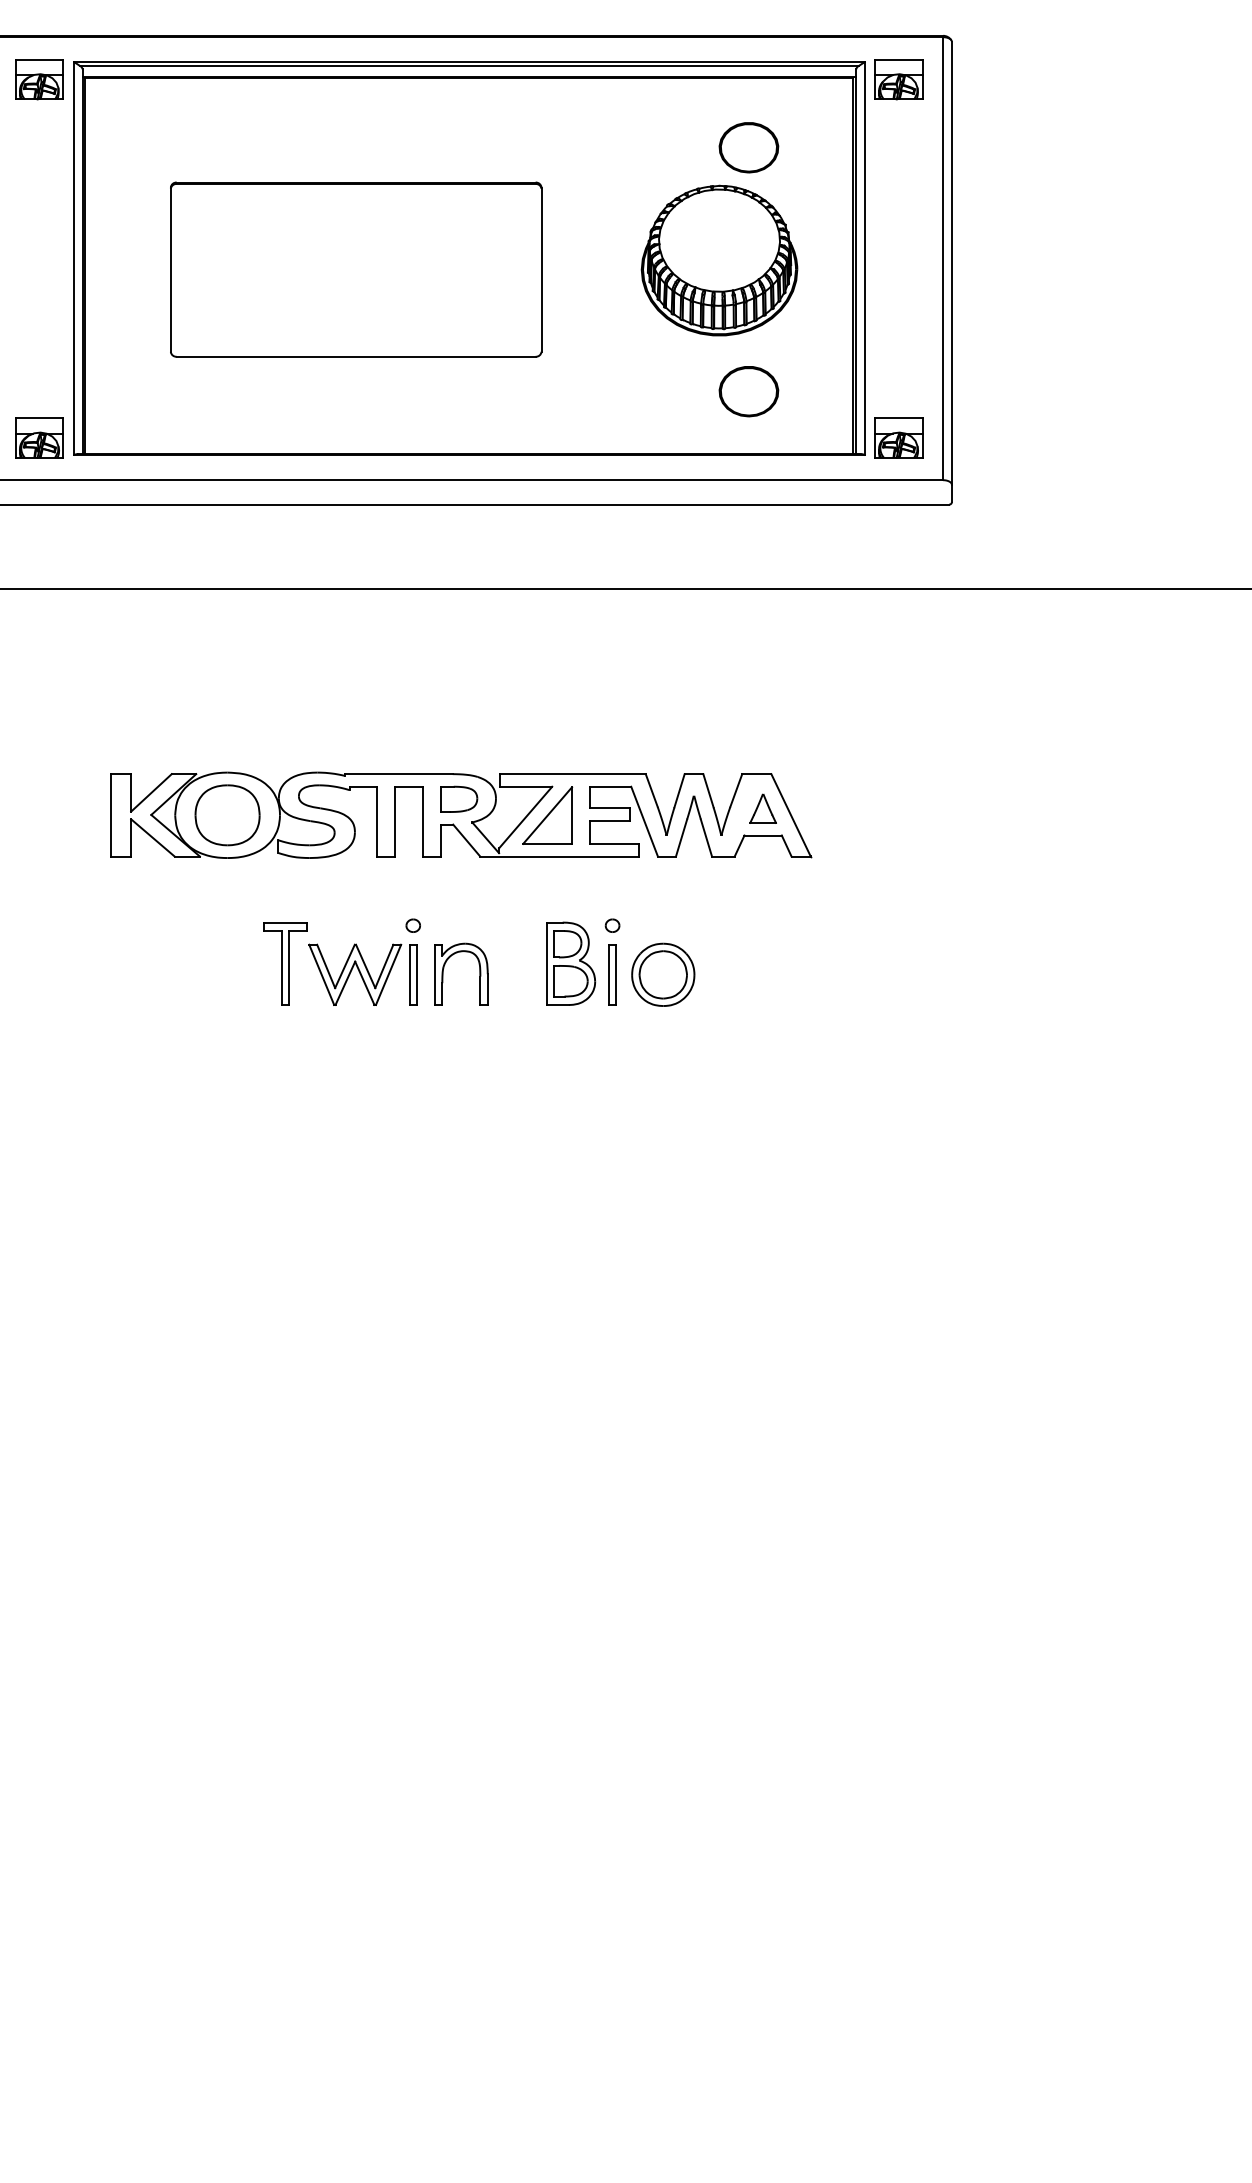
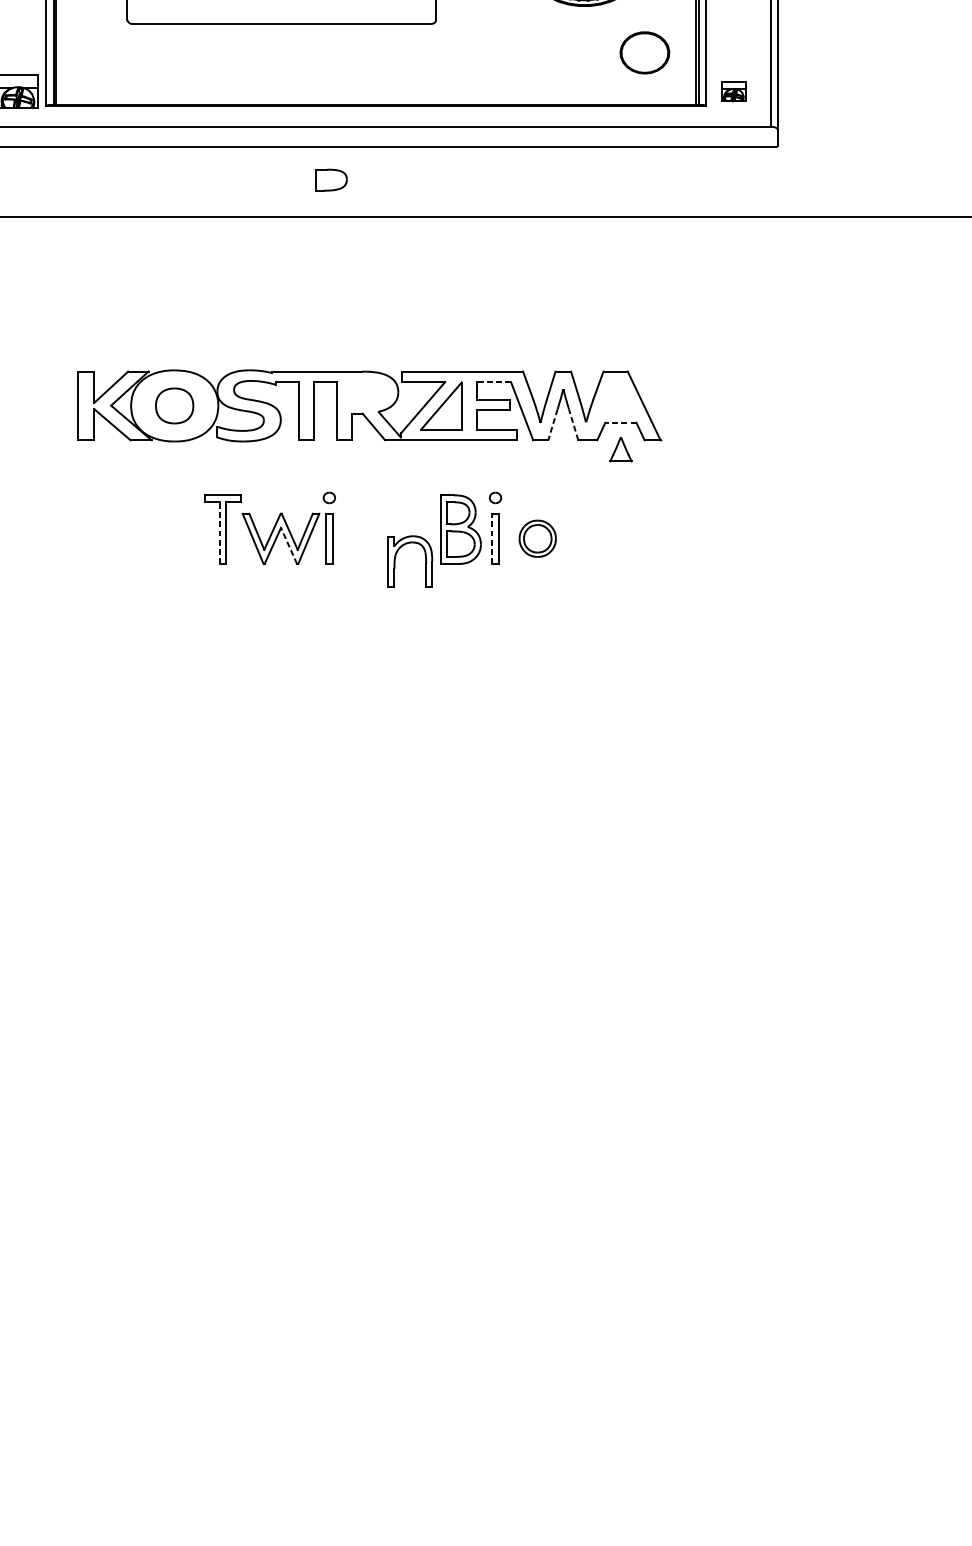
part: (748, 391) -> (644, 52), moved
part: (898, 437) -> (733, 91), size x0.6
line: (610, 786) -> (493, 381), solid -> dashed
part: (459, 798) -> (332, 179), moved
part: (762, 808) -> (620, 449), moved
part: (227, 815) -> (174, 406), size x0.7
line: (763, 835) -> (621, 422), solid -> dashed
line: (706, 837) -> (573, 424), solid -> dashed
line: (681, 838) -> (552, 425), solid -> dashed
line: (281, 968) -> (219, 533), solid -> dashed
part: (444, 968) -> (396, 556), moved
line: (608, 974) -> (492, 538), solid -> dashed
part: (663, 974) -> (537, 538), size x0.7
line: (364, 983) -> (288, 546), solid -> dashed

